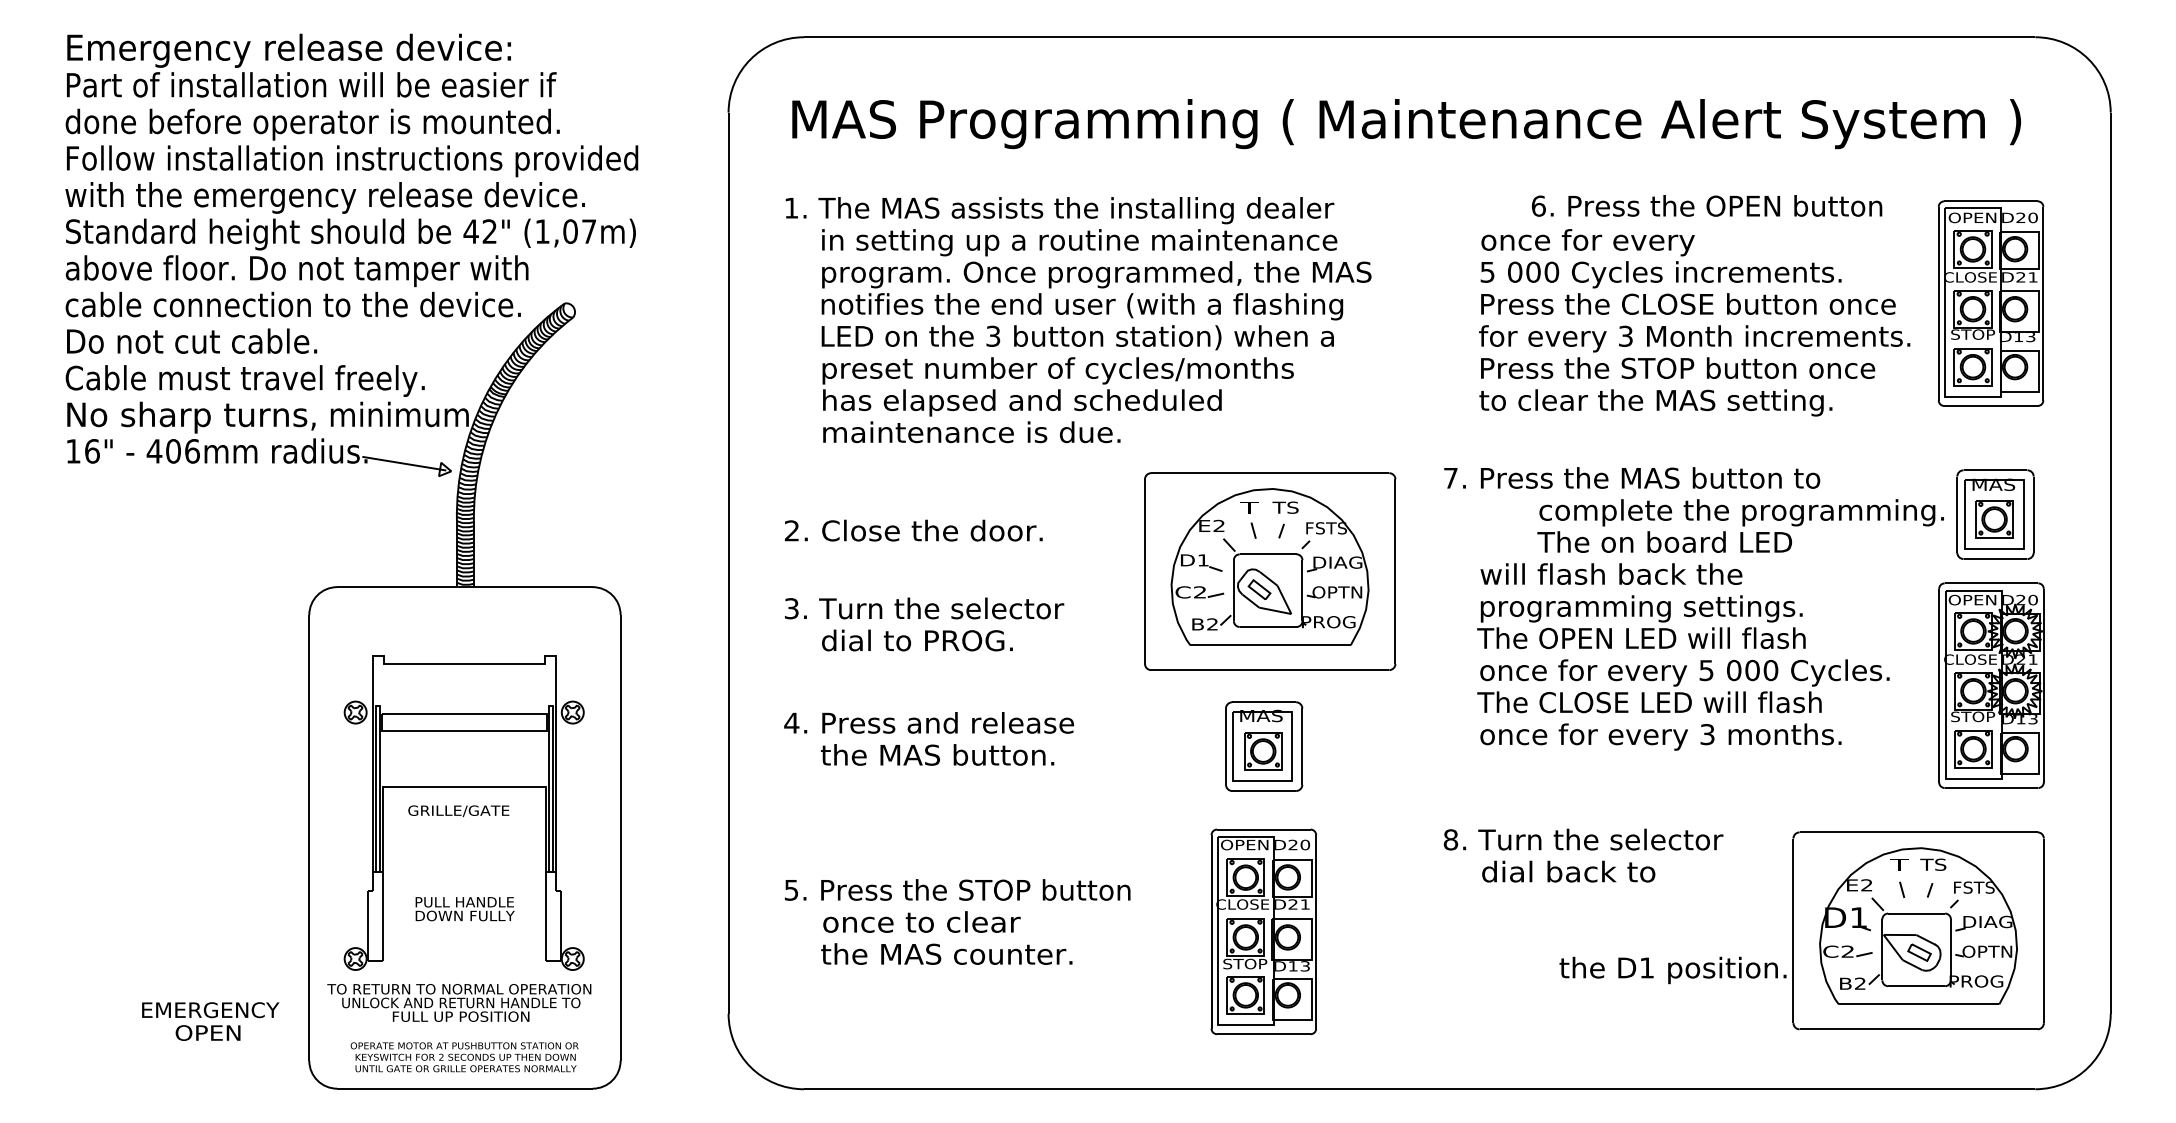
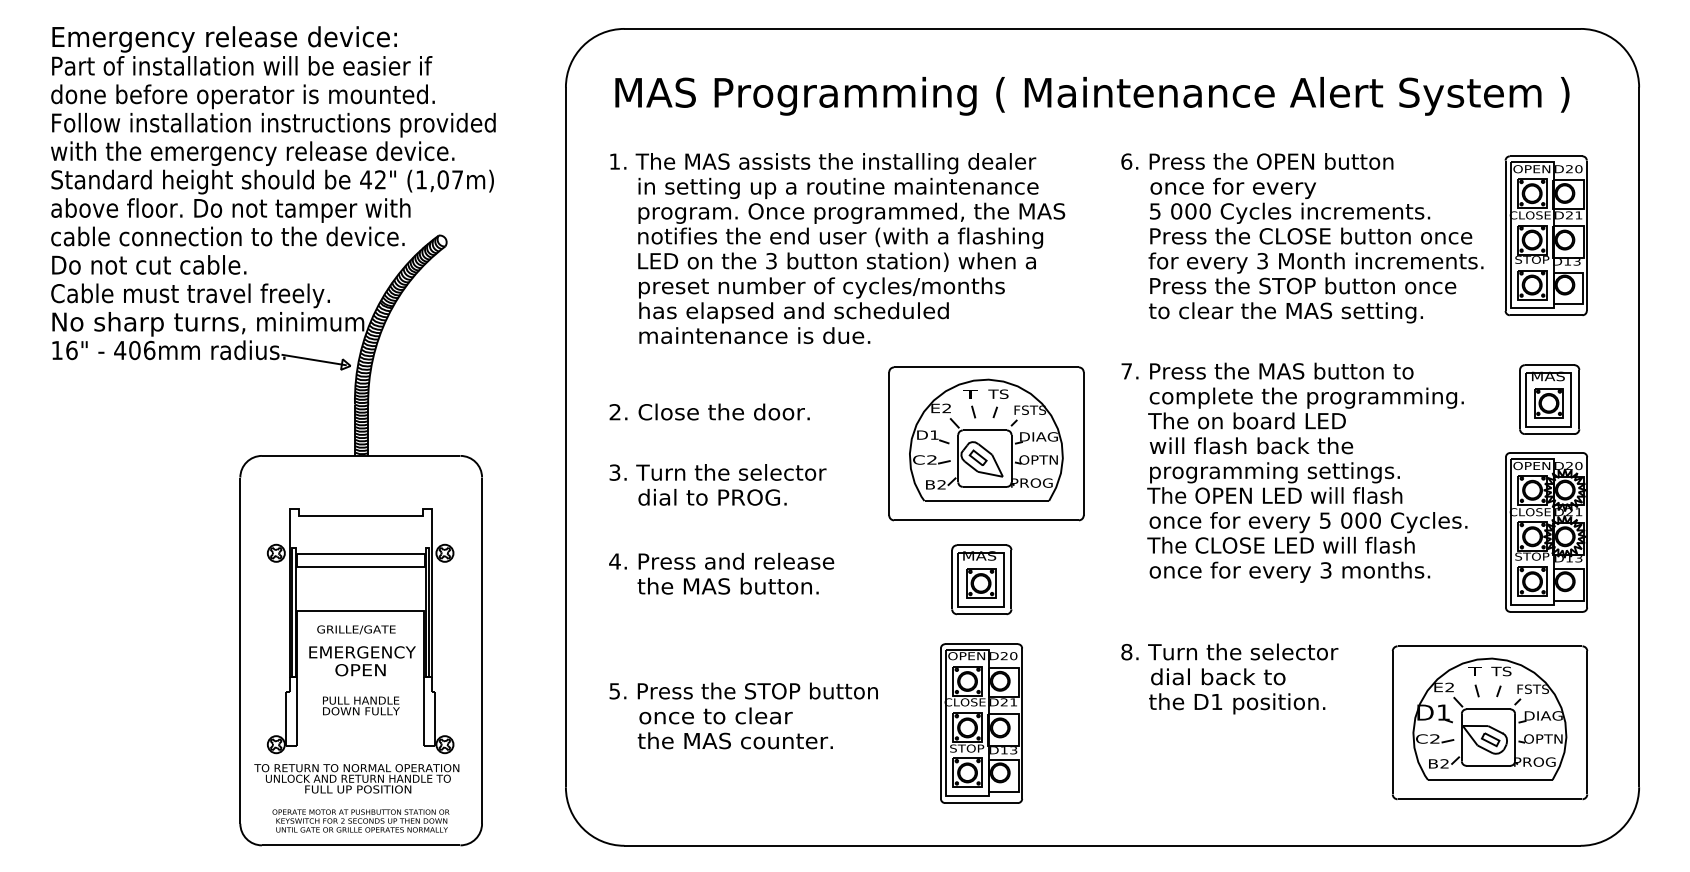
text: (1706, 205) -> (1256, 161), moved
text: (1740, 525) -> (1305, 408), moved
text: (1672, 970) -> (1236, 703), moved
text: (210, 1021) -> (362, 661), moved

